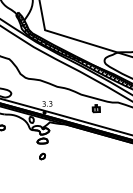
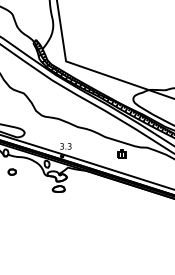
part: (42, 156) -> (57, 206), removed

